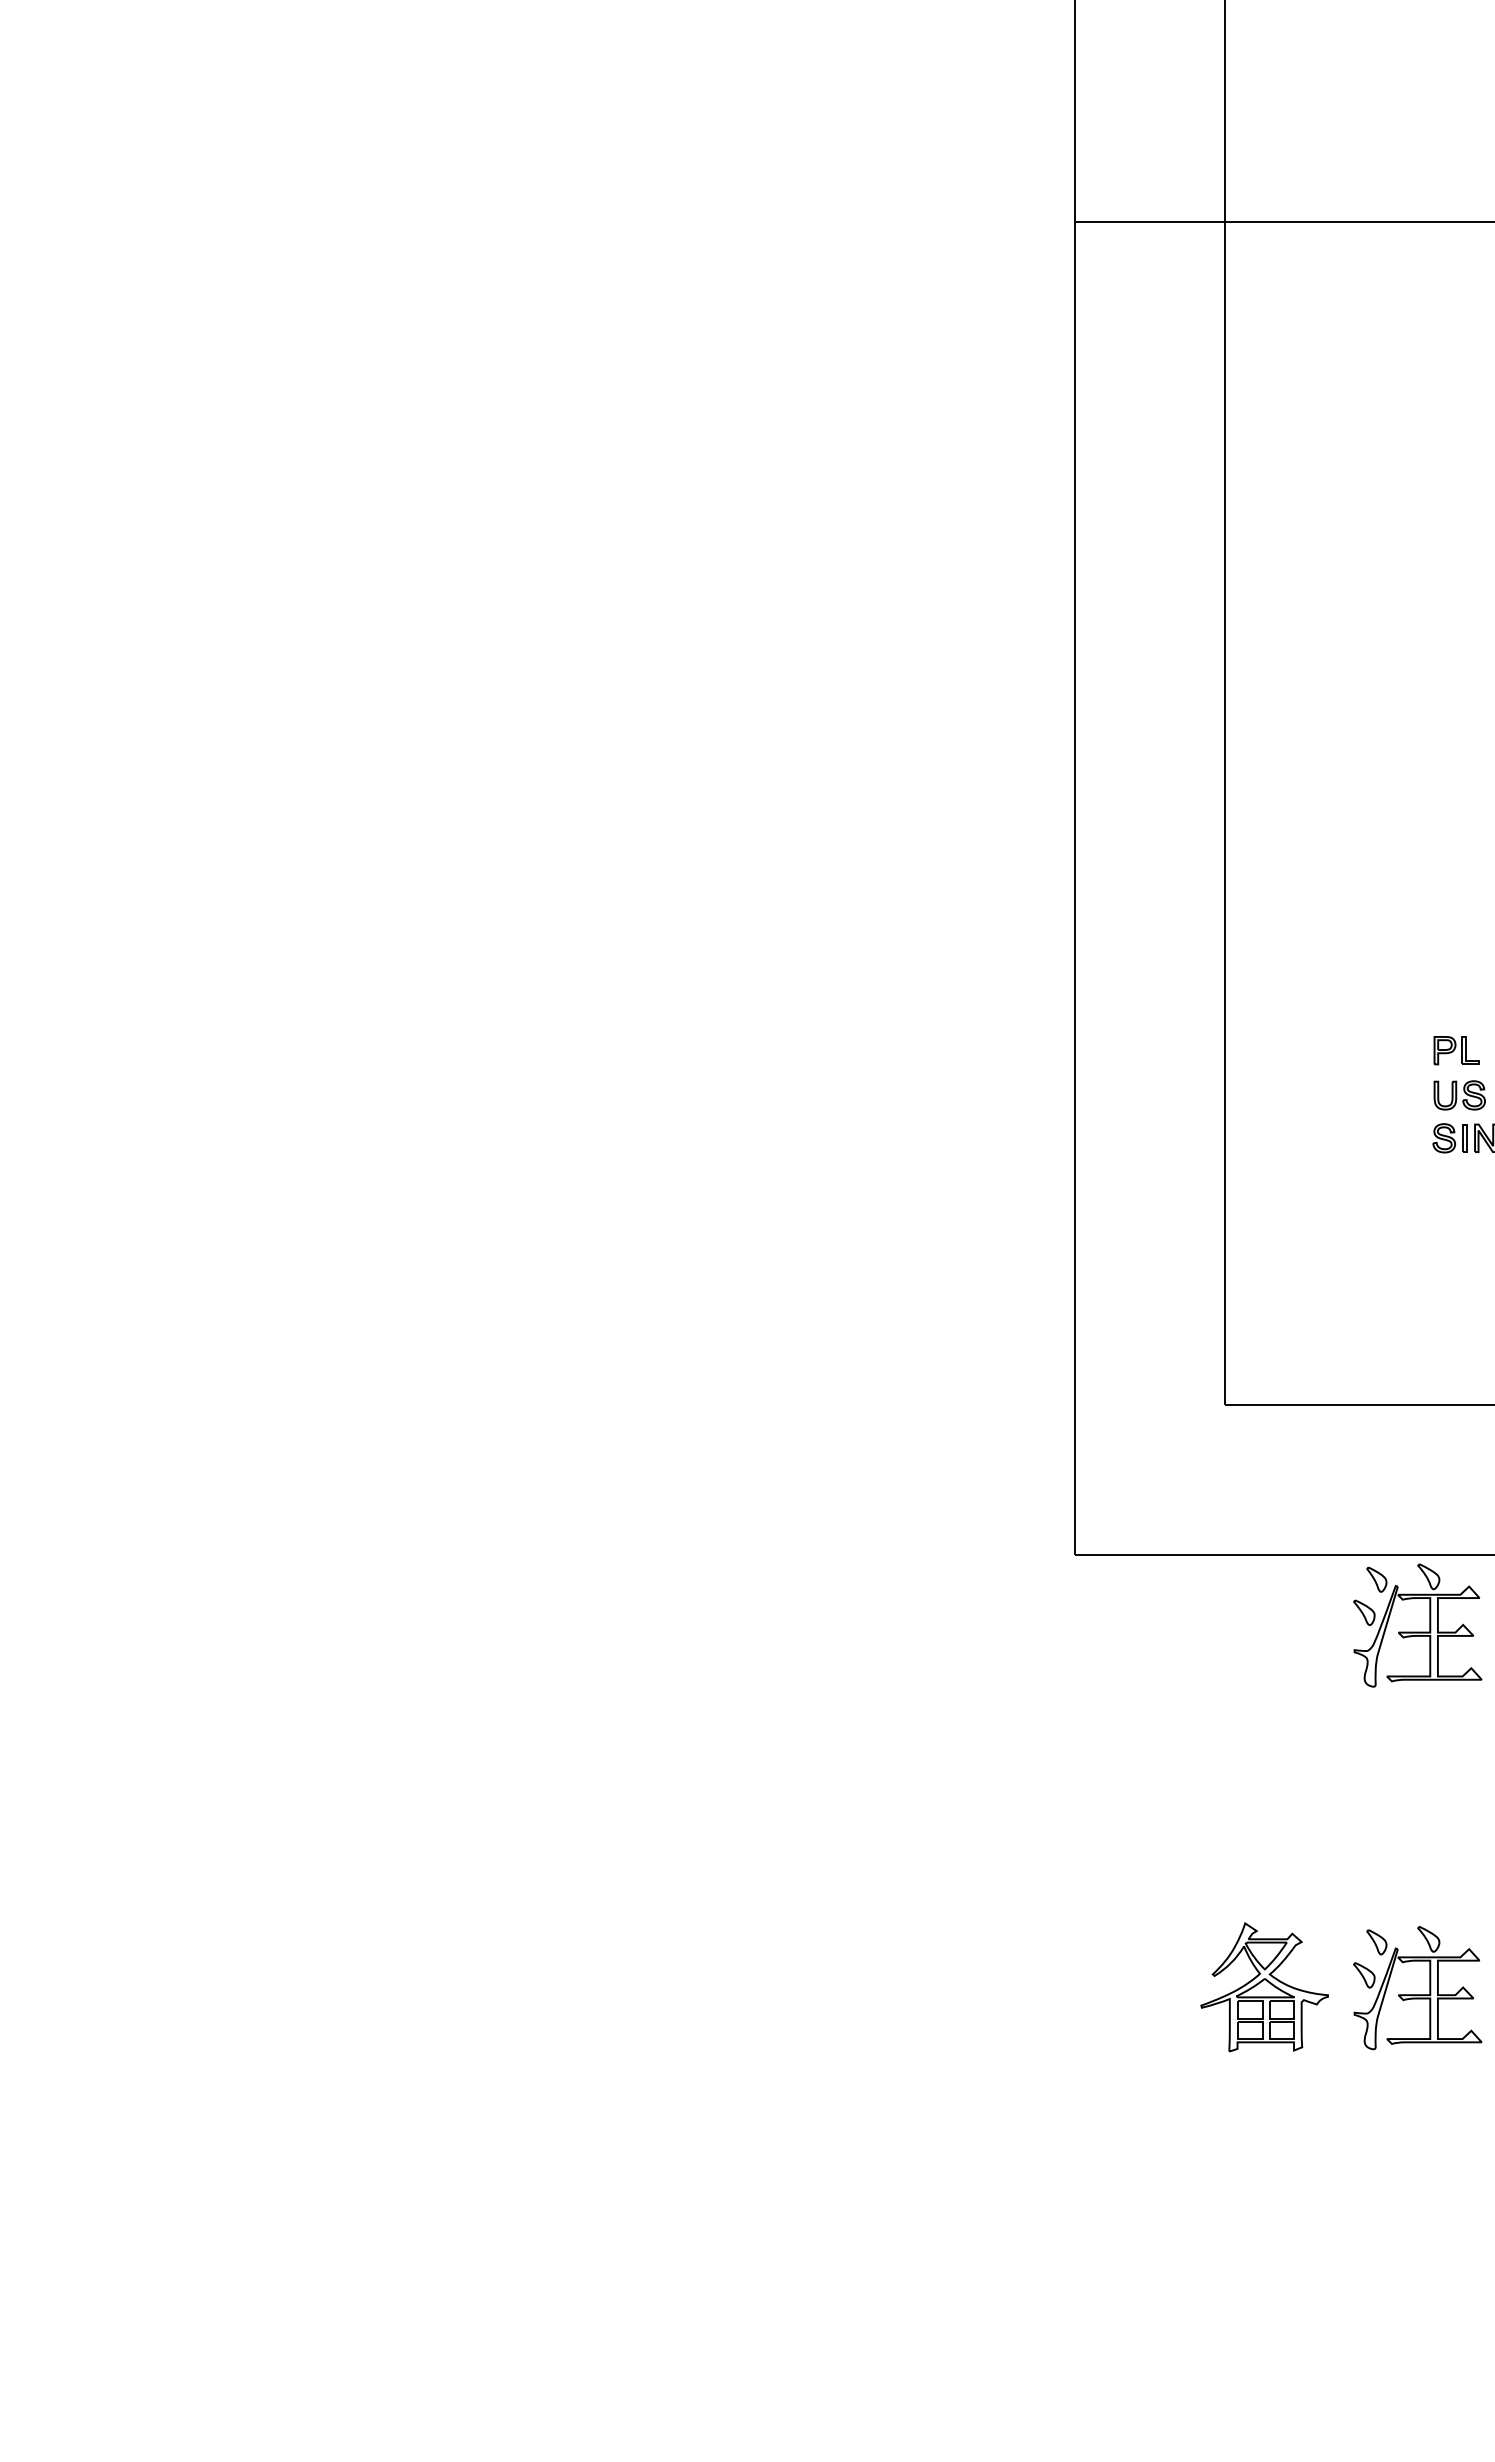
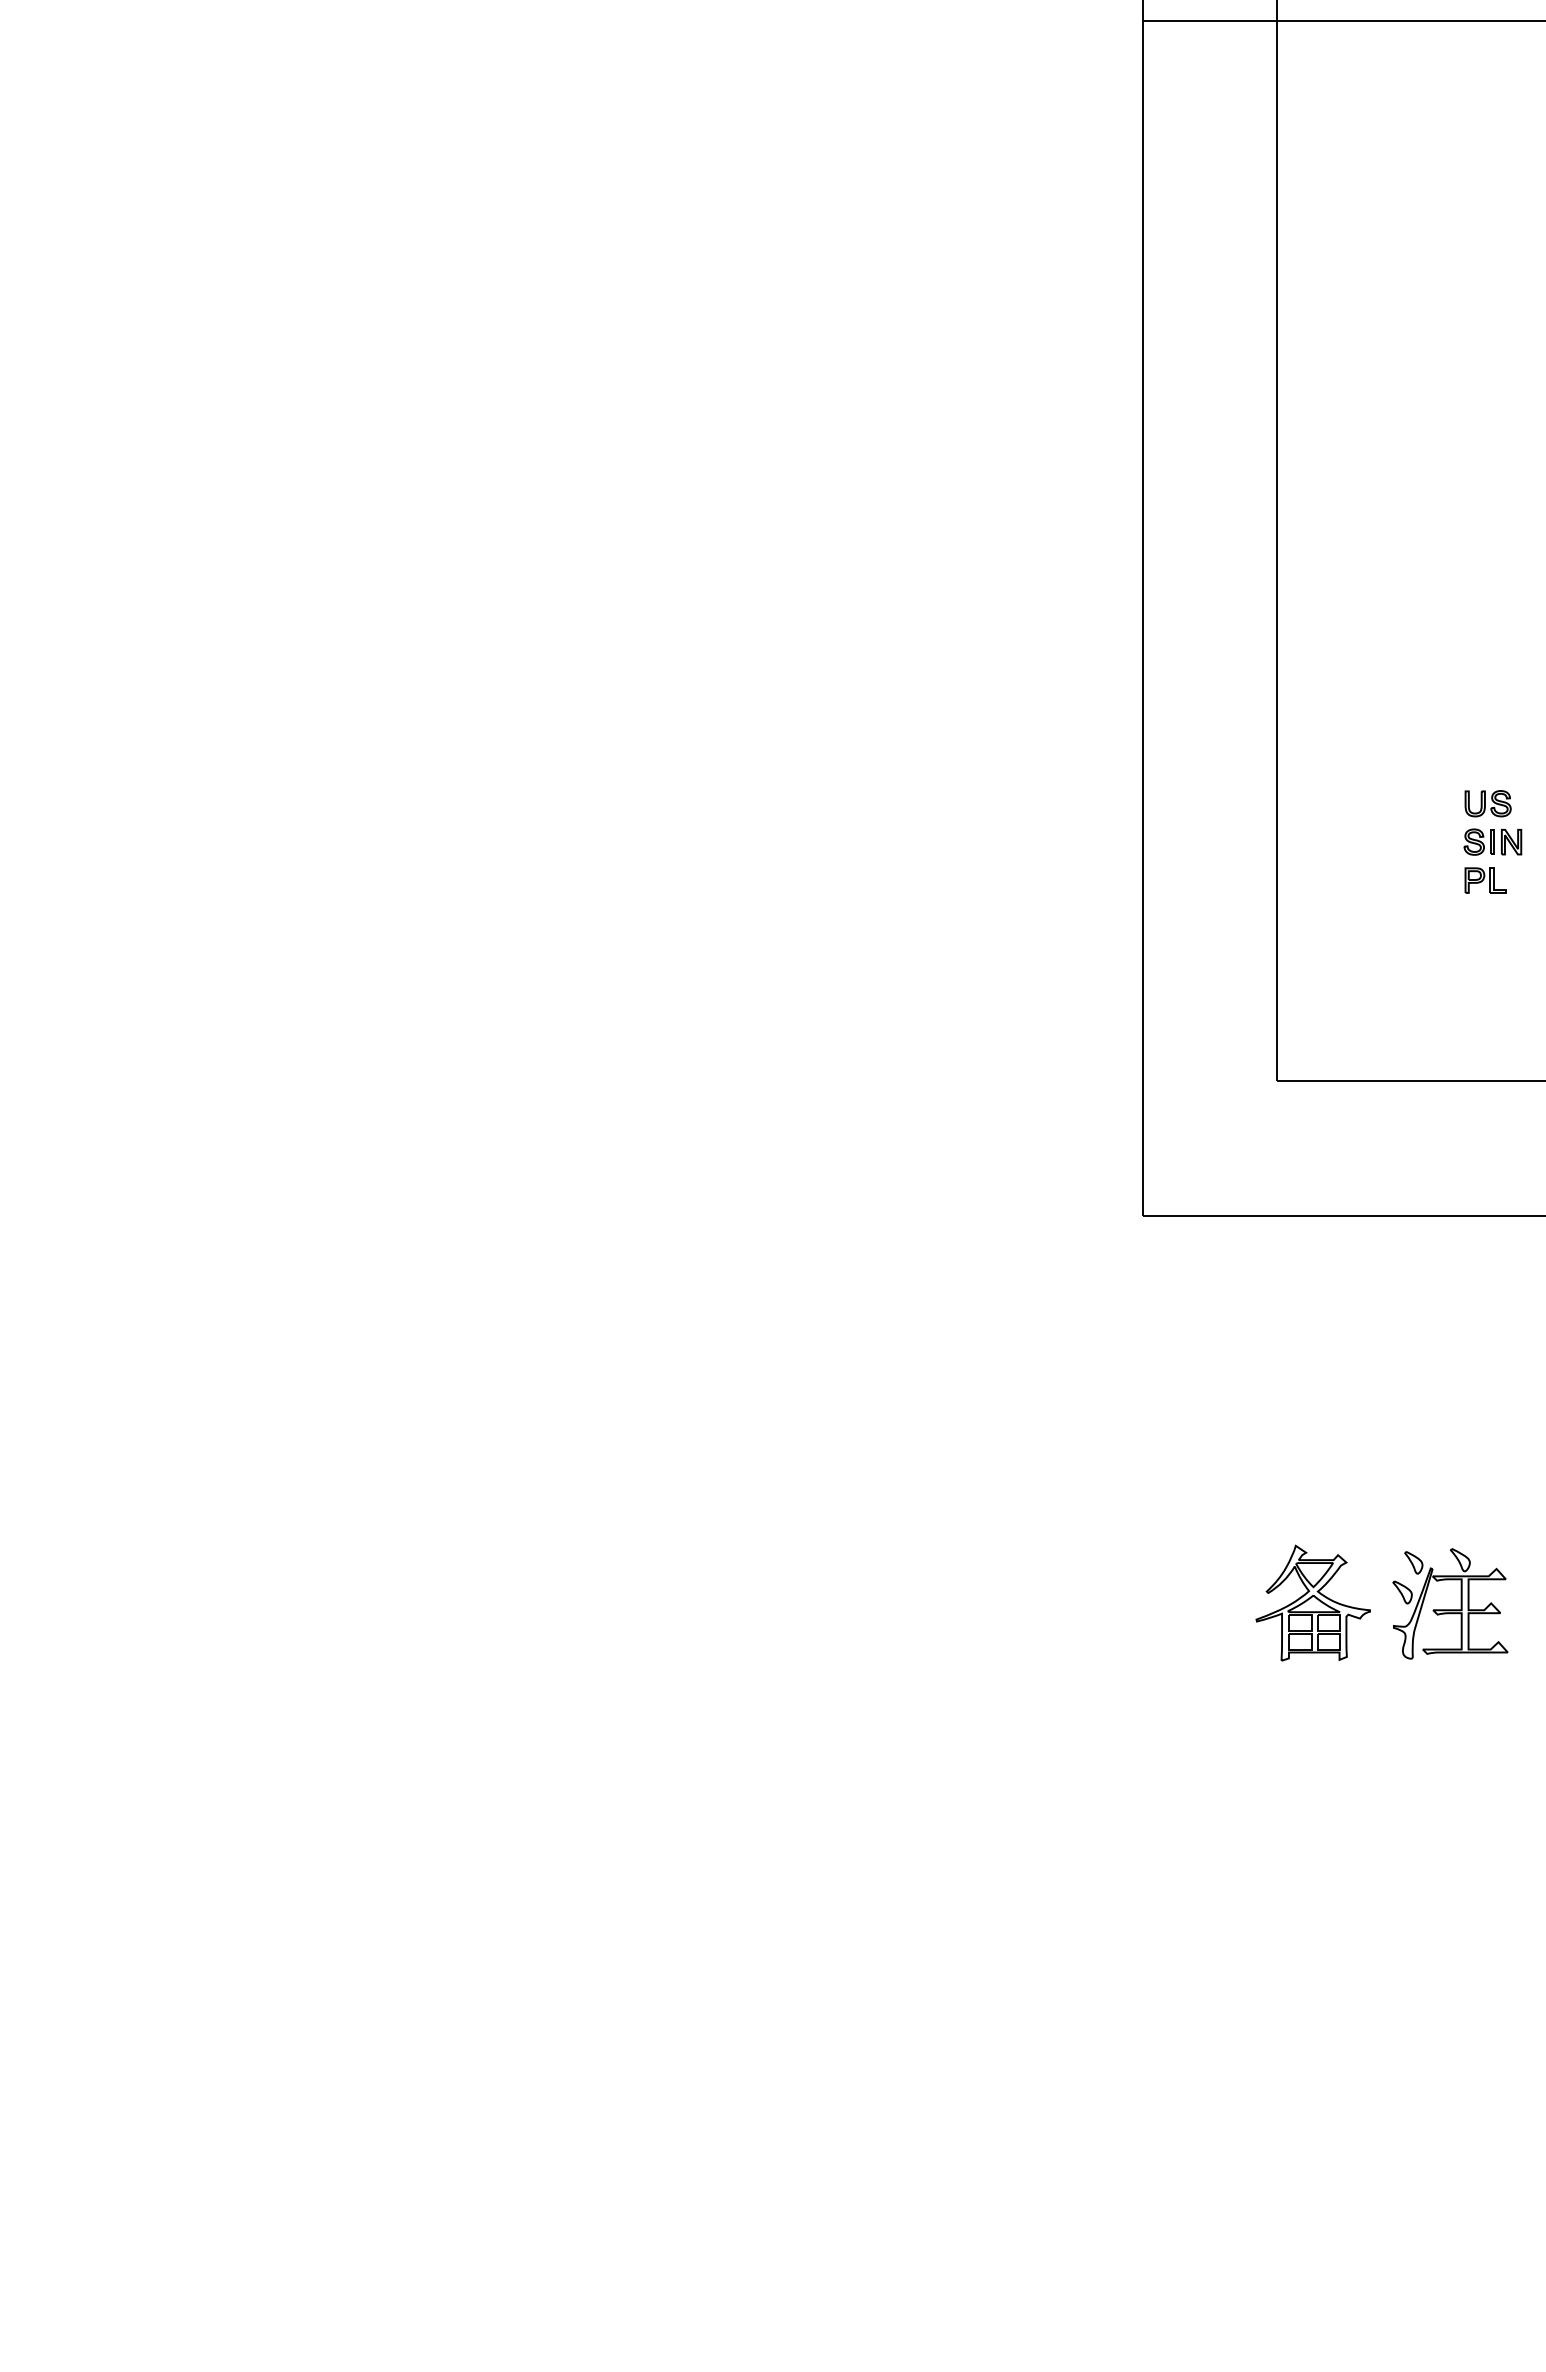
part: (1456, 1050) -> (1485, 880), moved
part: (1417, 1625) -> (1450, 1278), removed

